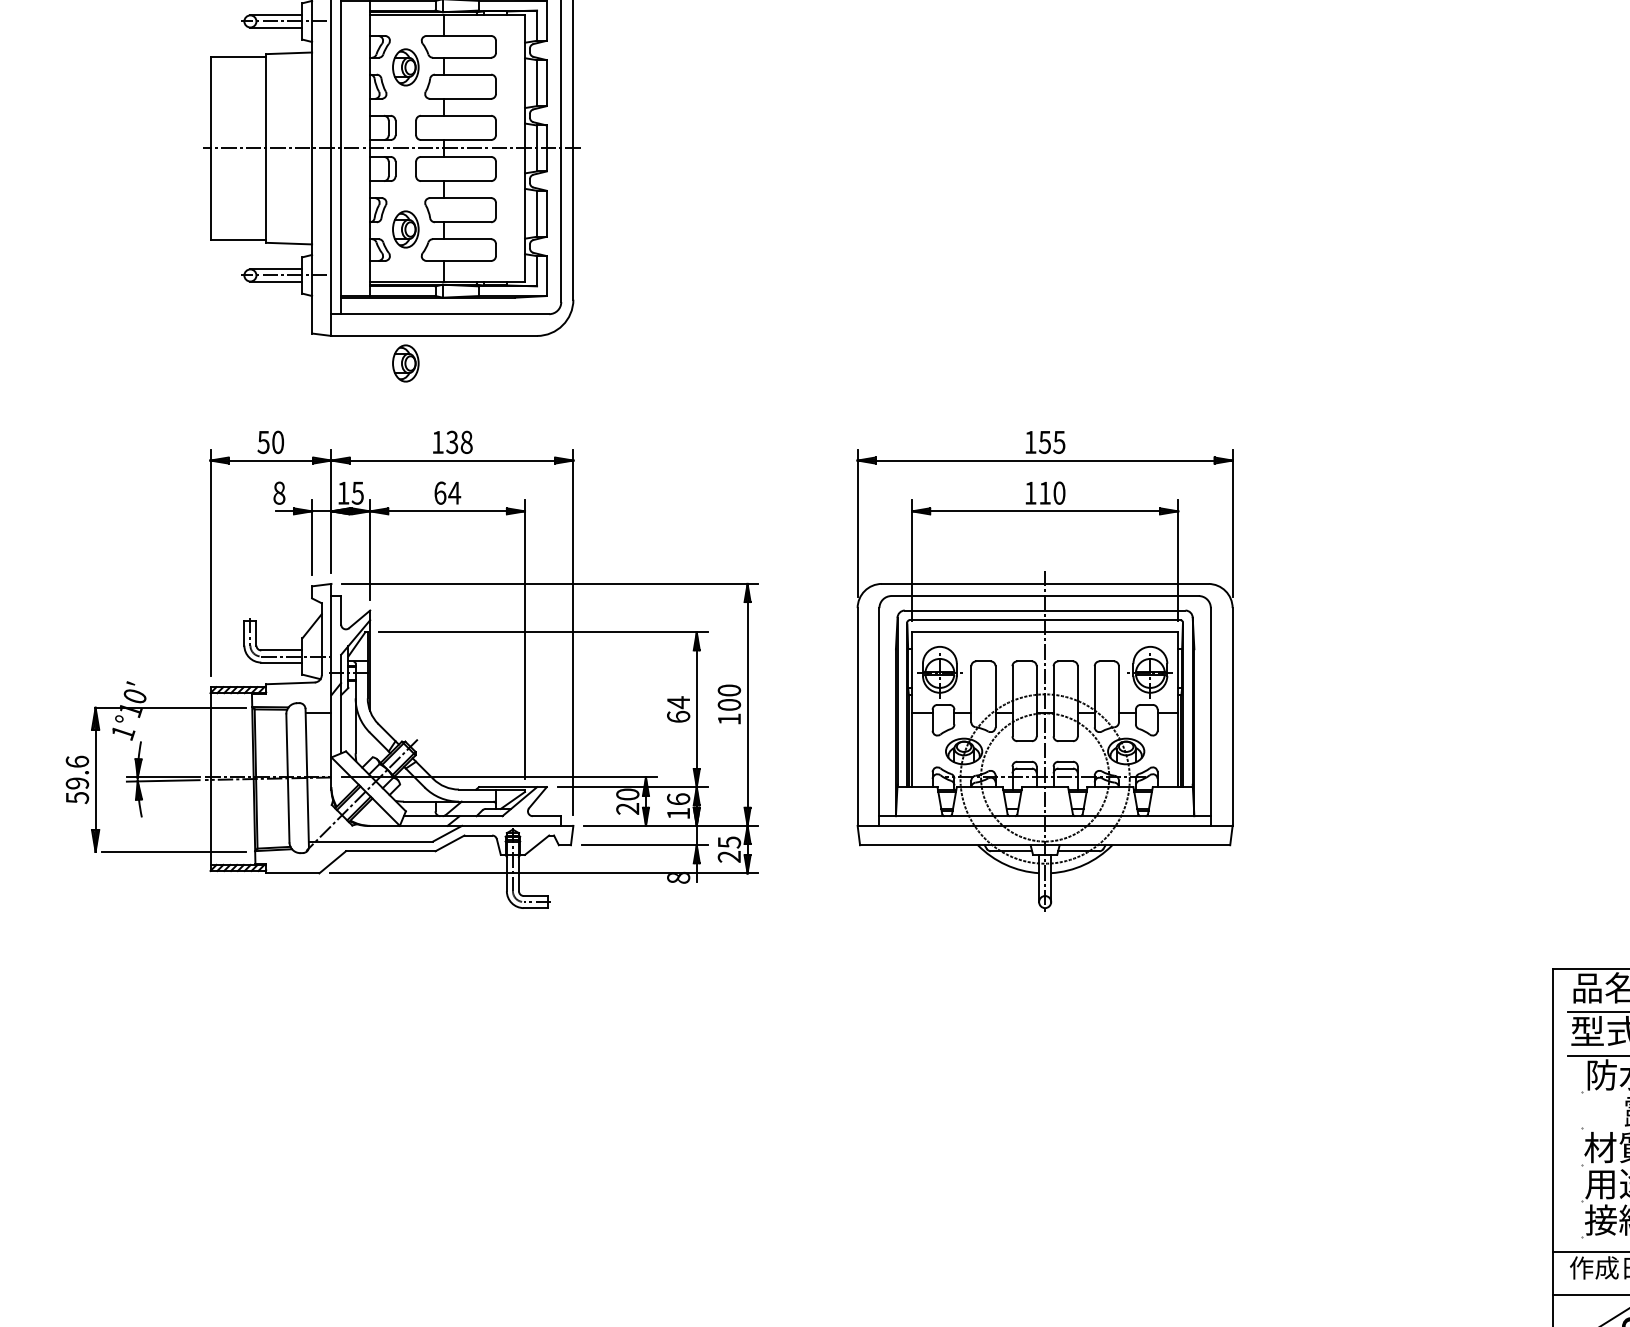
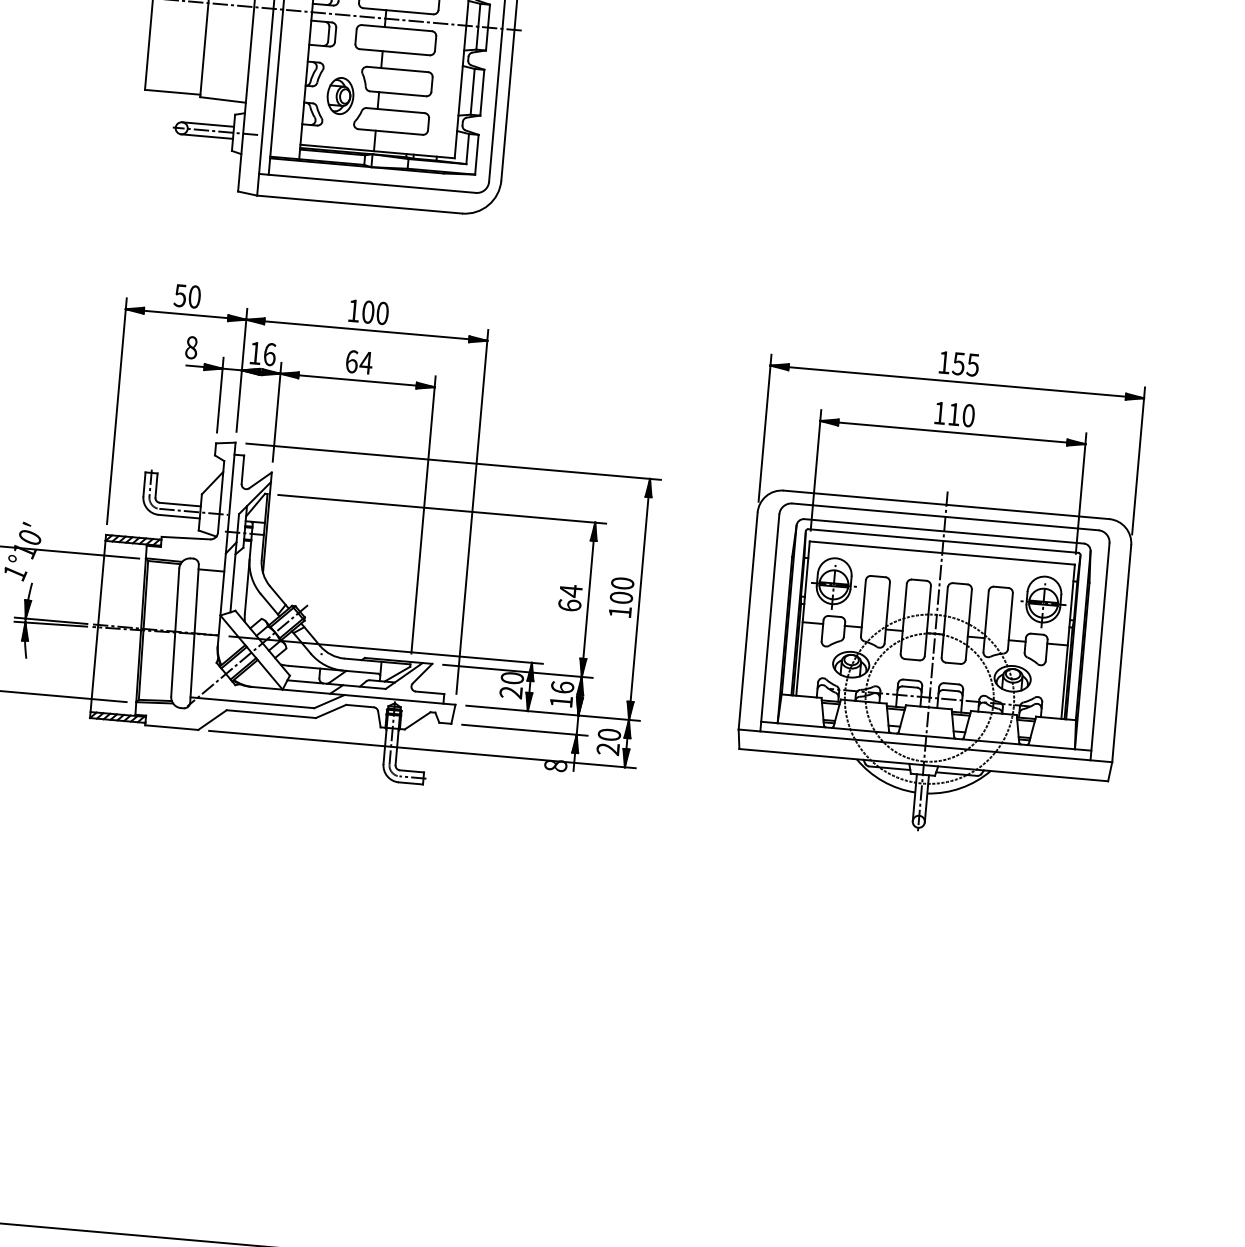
part: (405, 363) -> (328, 229), removed
text: (459, 442) -> (375, 312), 138 -> 100
text: (357, 492) -> (269, 353), 15 -> 16
text: (728, 842) -> (608, 734), 25 -> 20

